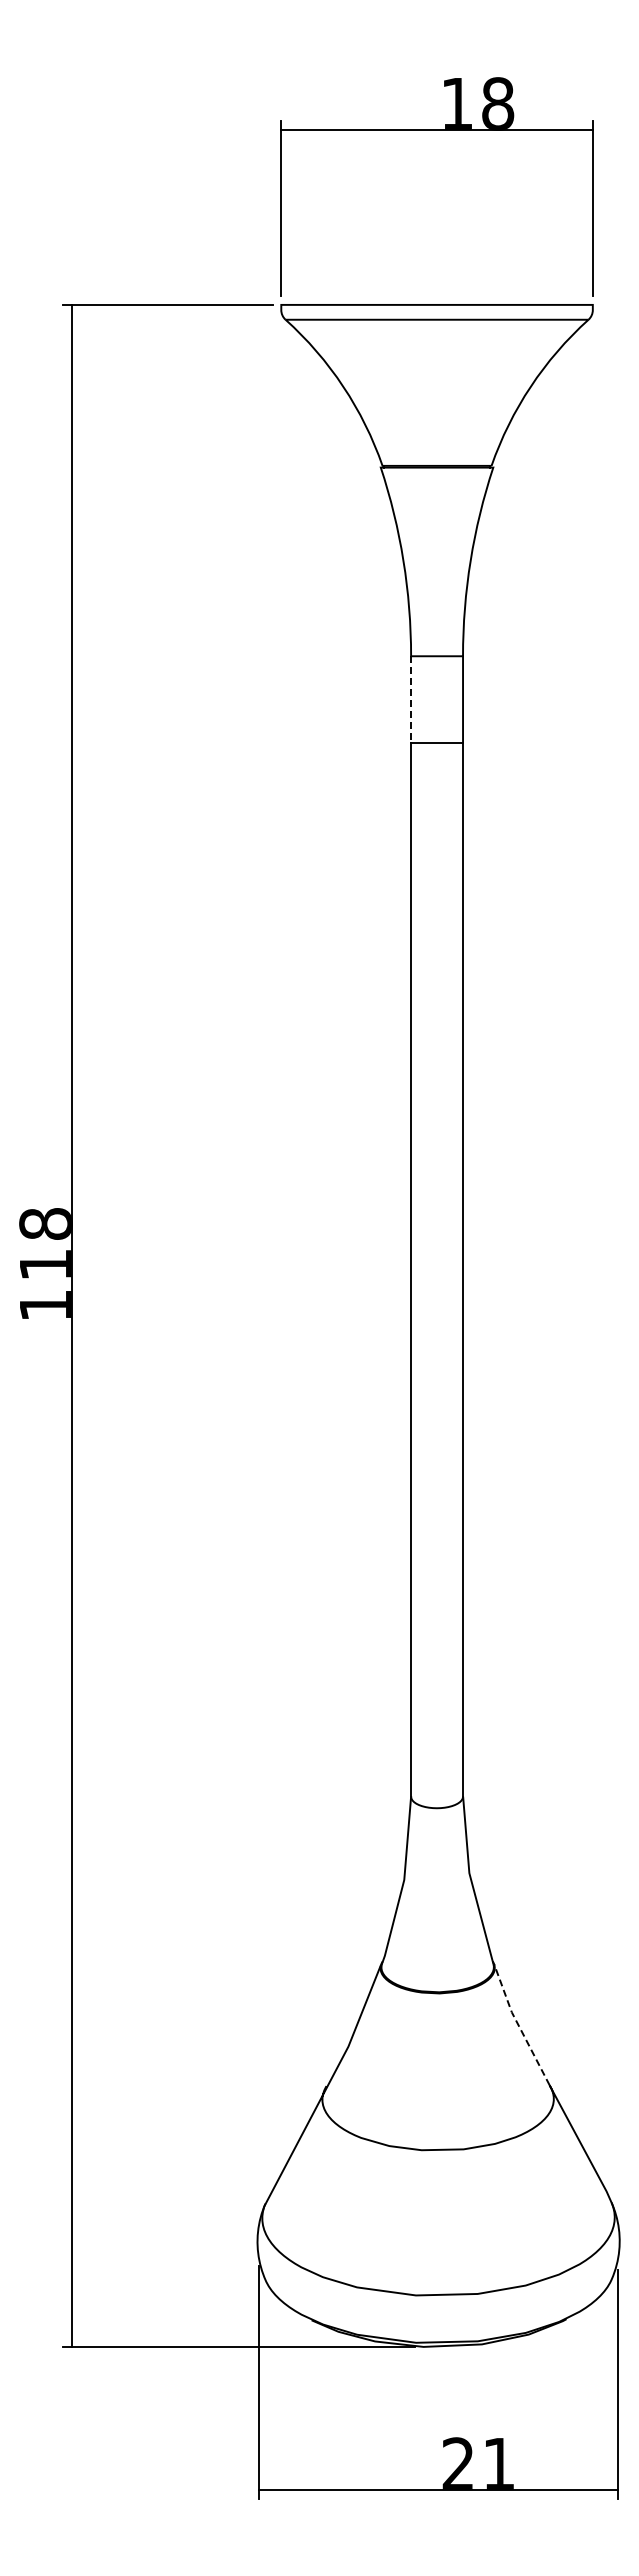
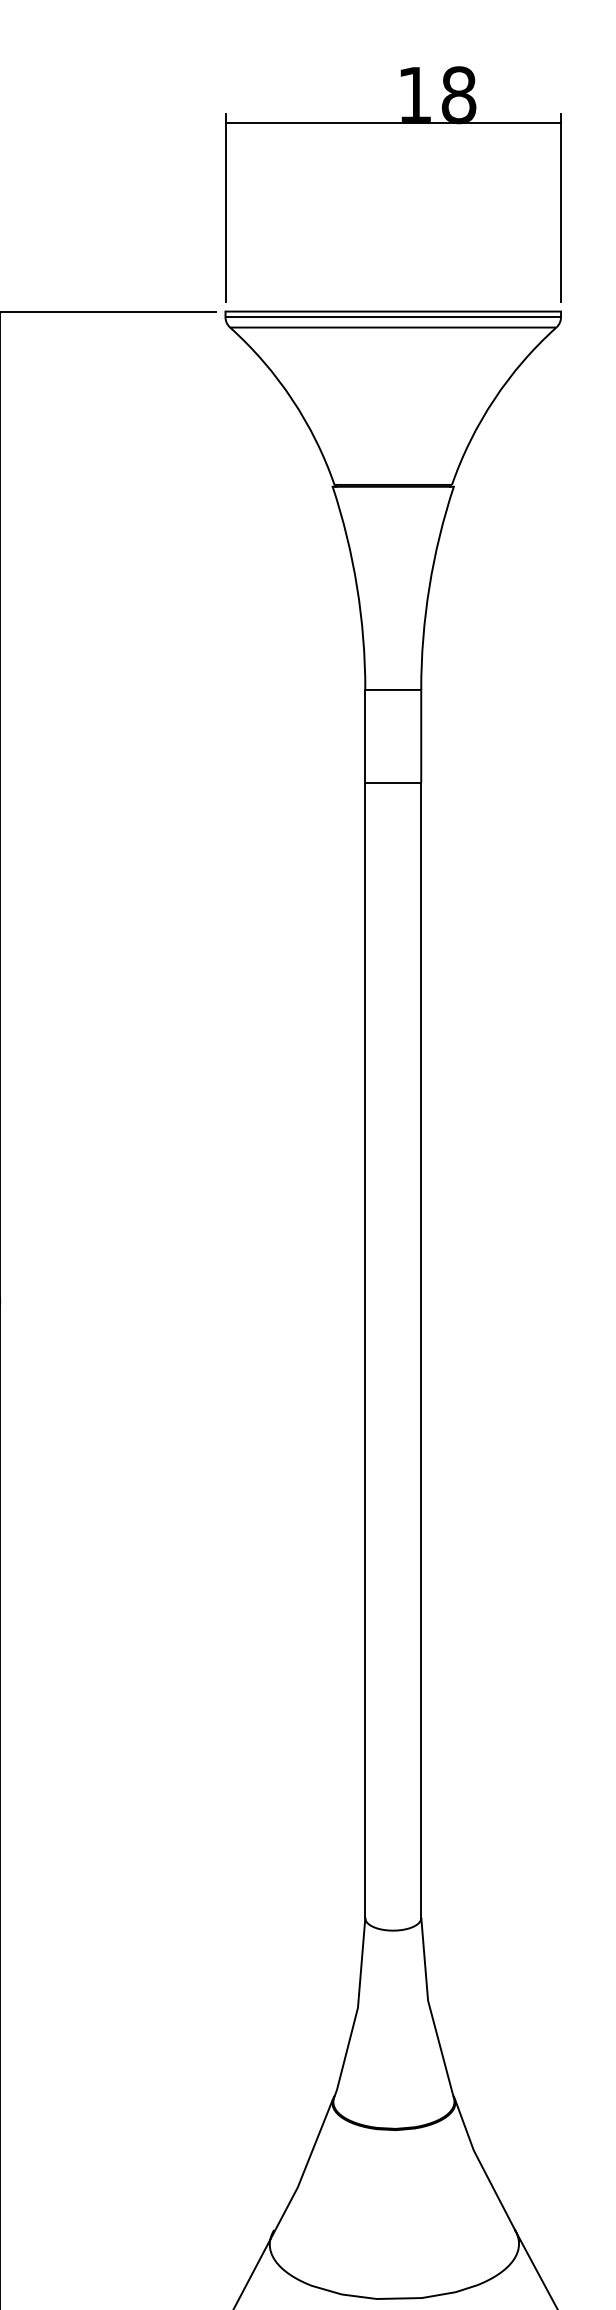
line: (436, 310) -> (392, 317), added
line: (411, 700) -> (365, 737), dashed -> solid
line: (518, 2025) -> (480, 2164), dashed -> solid

